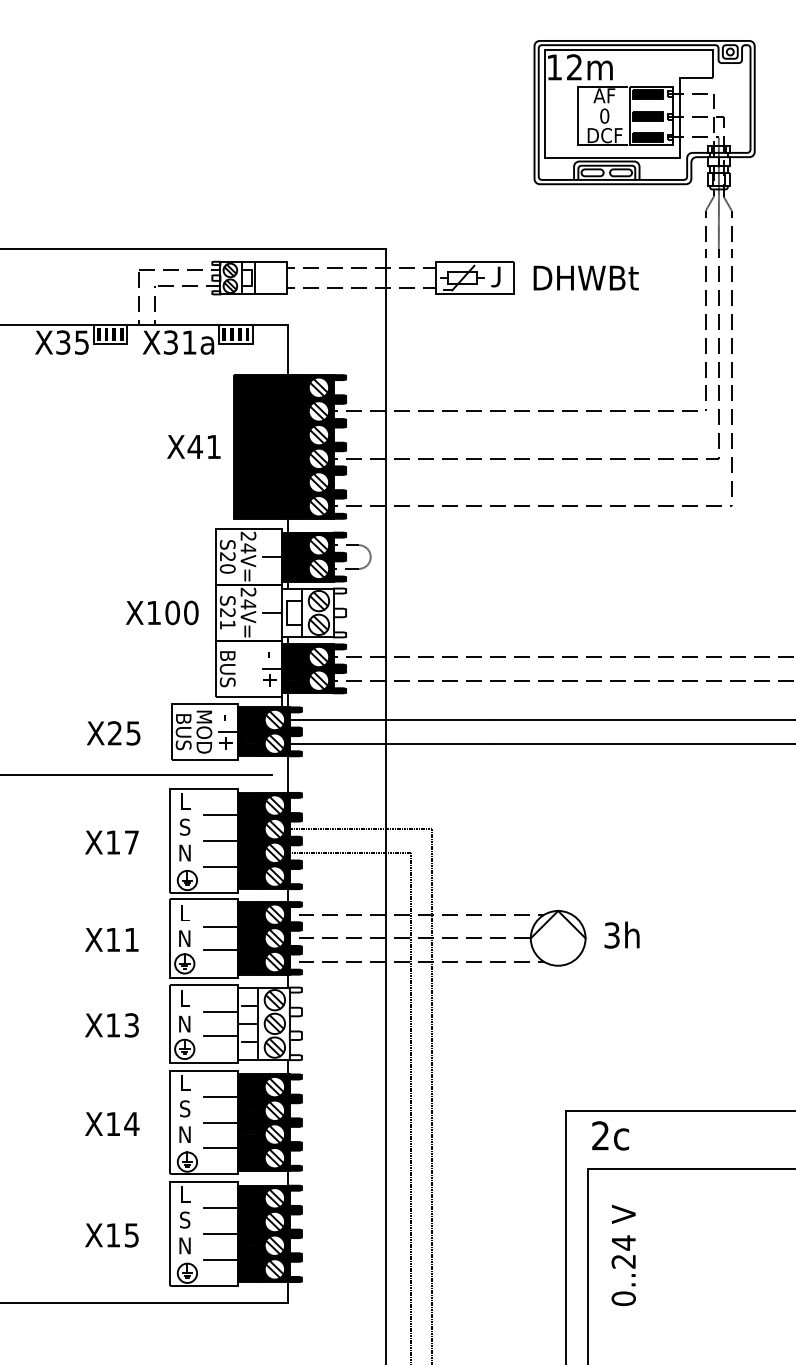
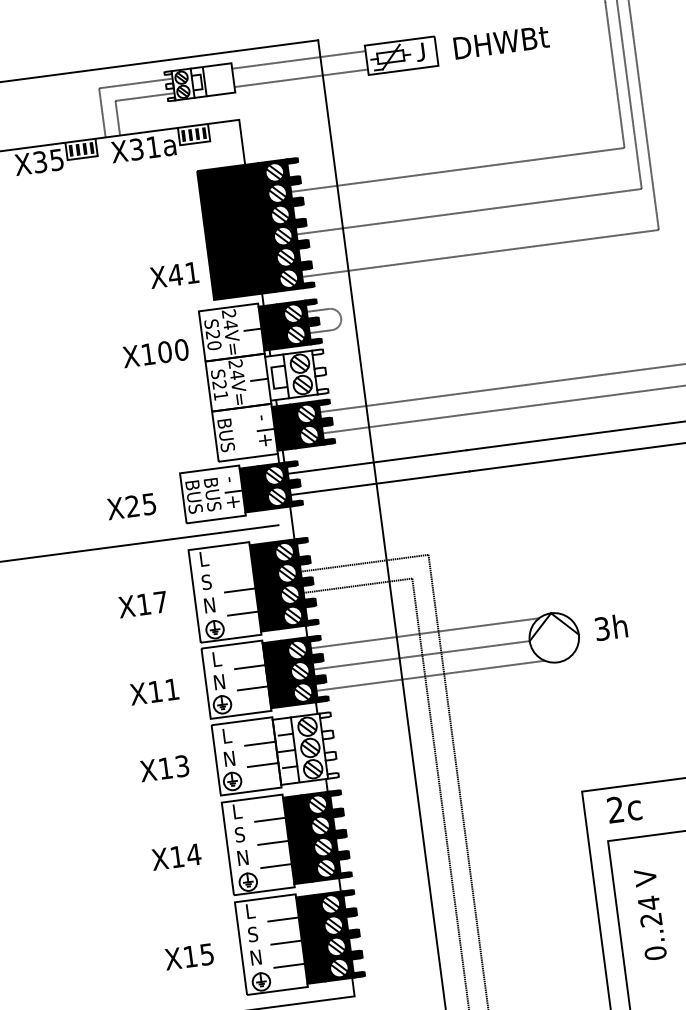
text: (193, 446) -> (173, 274), moved
text: (162, 612) -> (155, 352), moved
text: (204, 731) -> (212, 494), MOD -> BUS
line: (220, 815) -> (237, 567), removed

